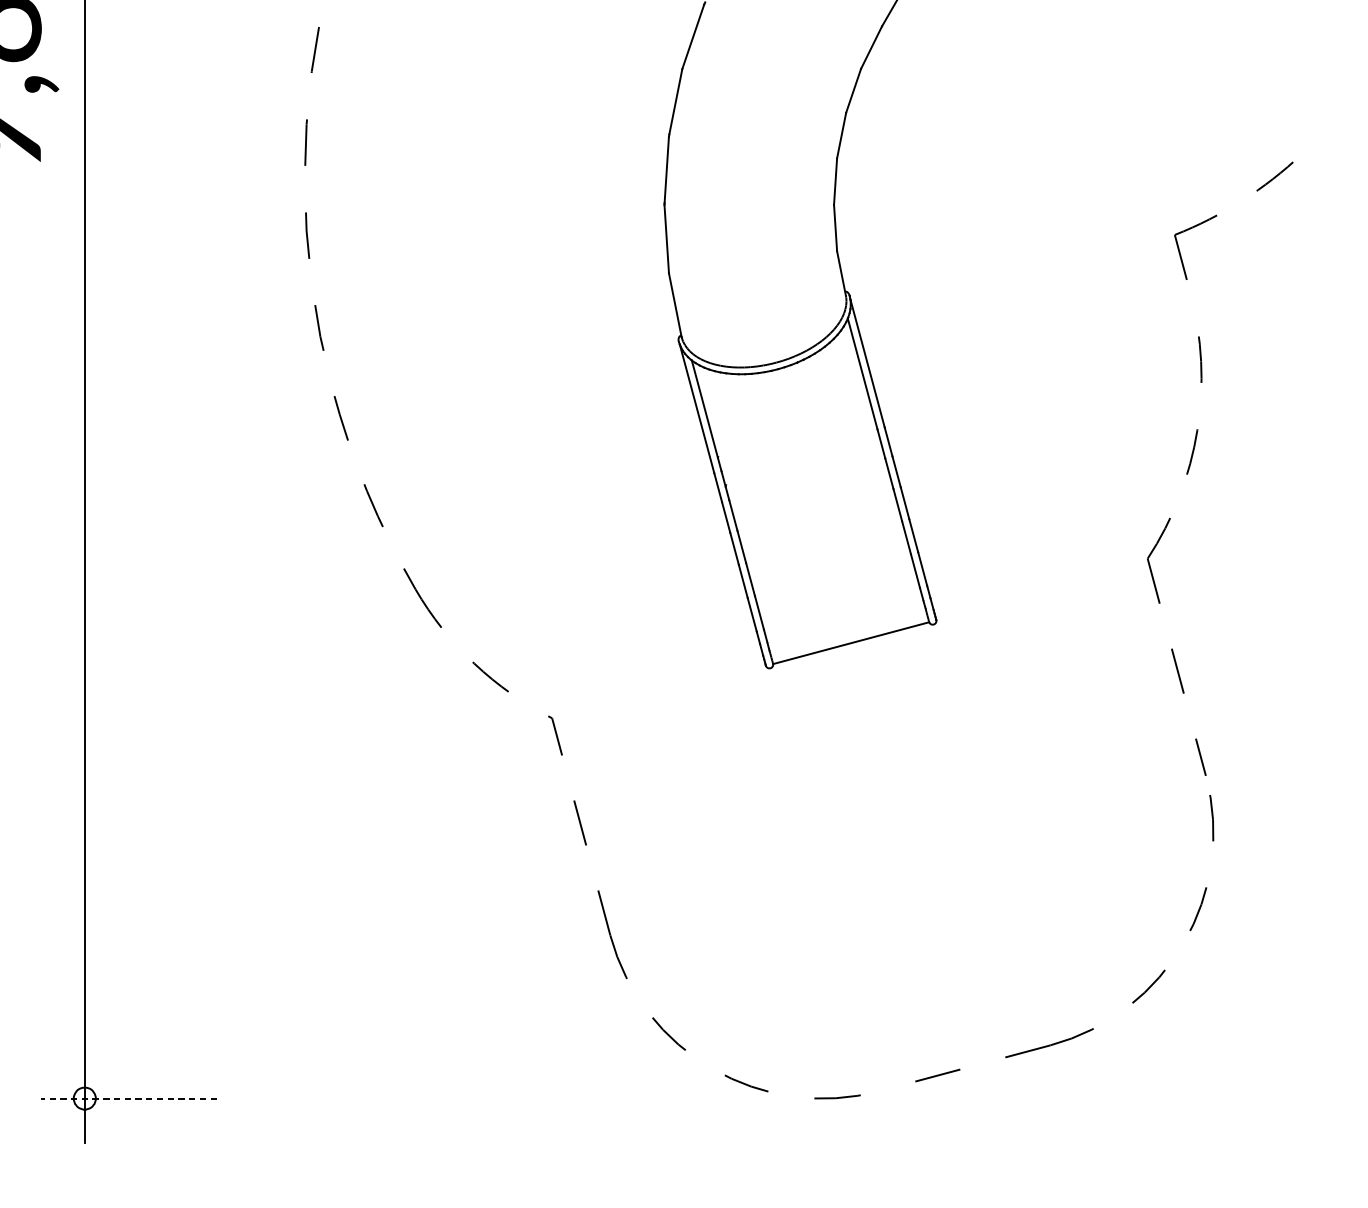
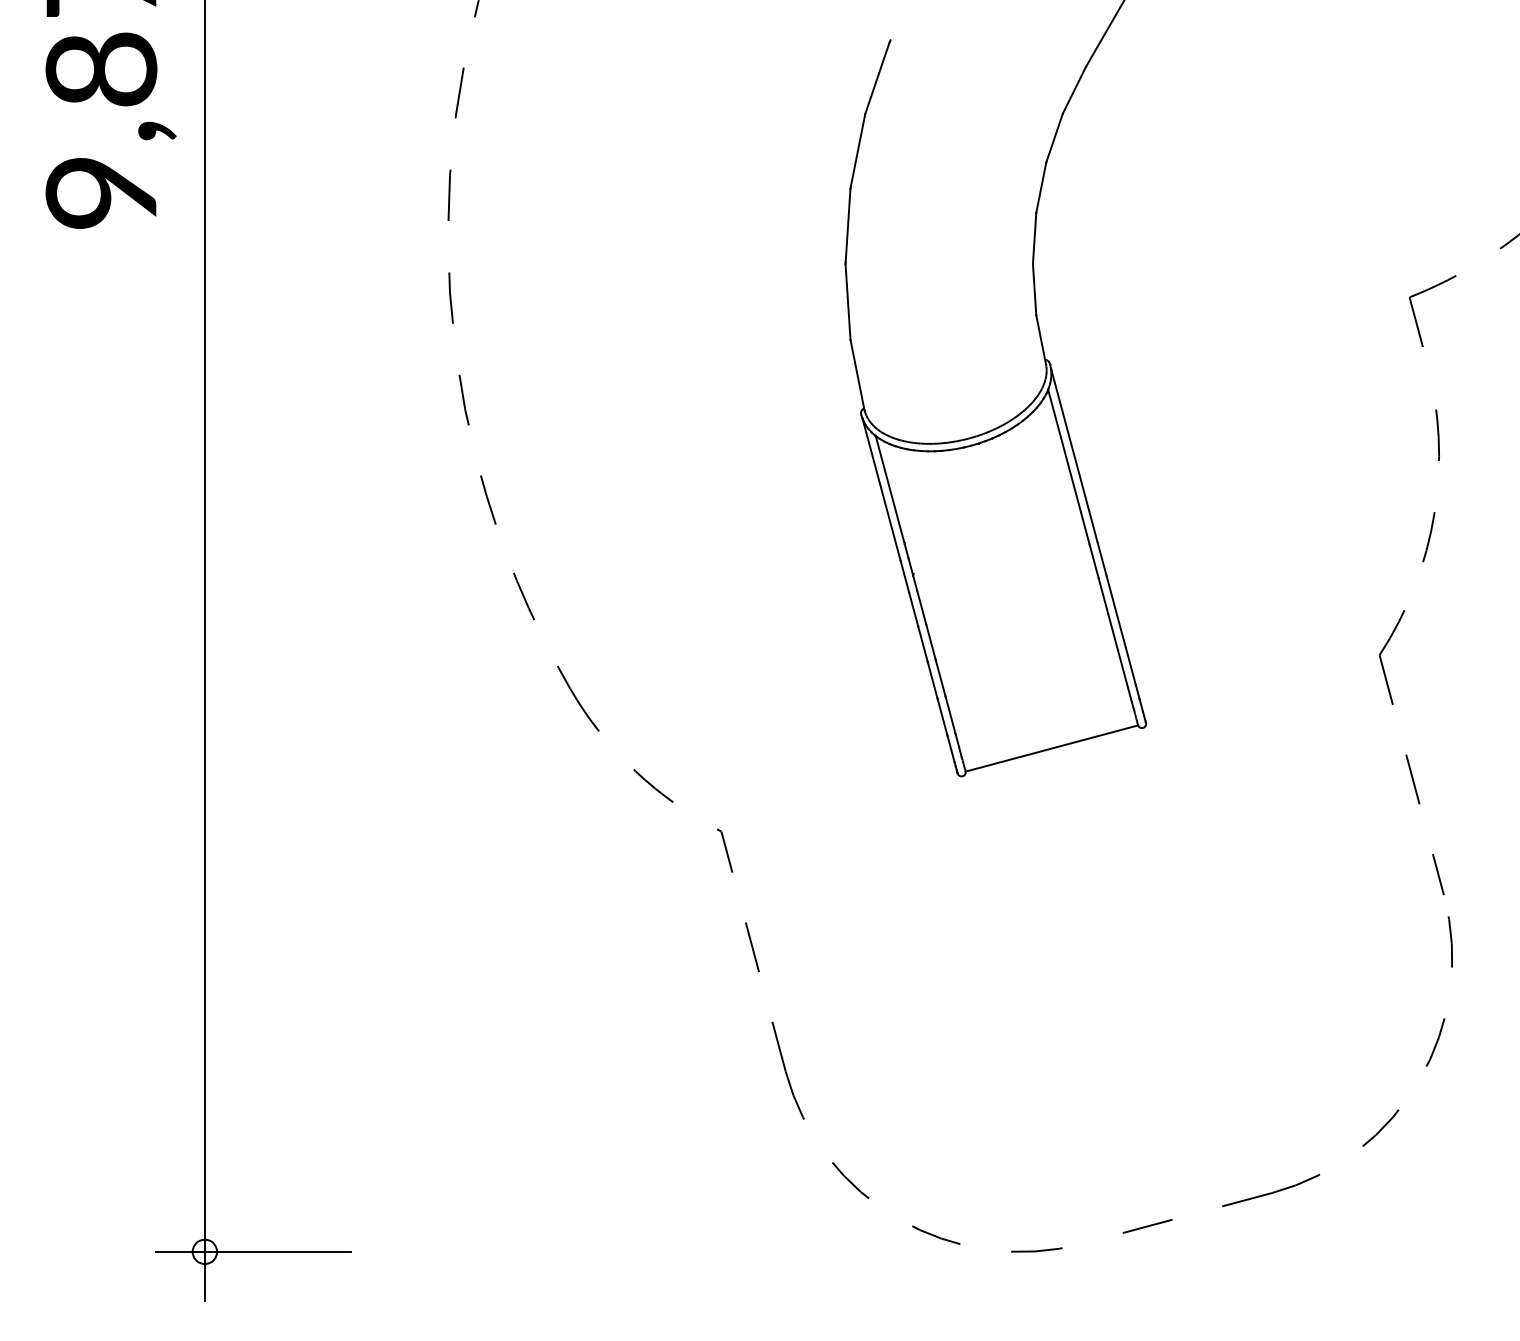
line: (128, 1099) -> (253, 1252), dashed -> solid

